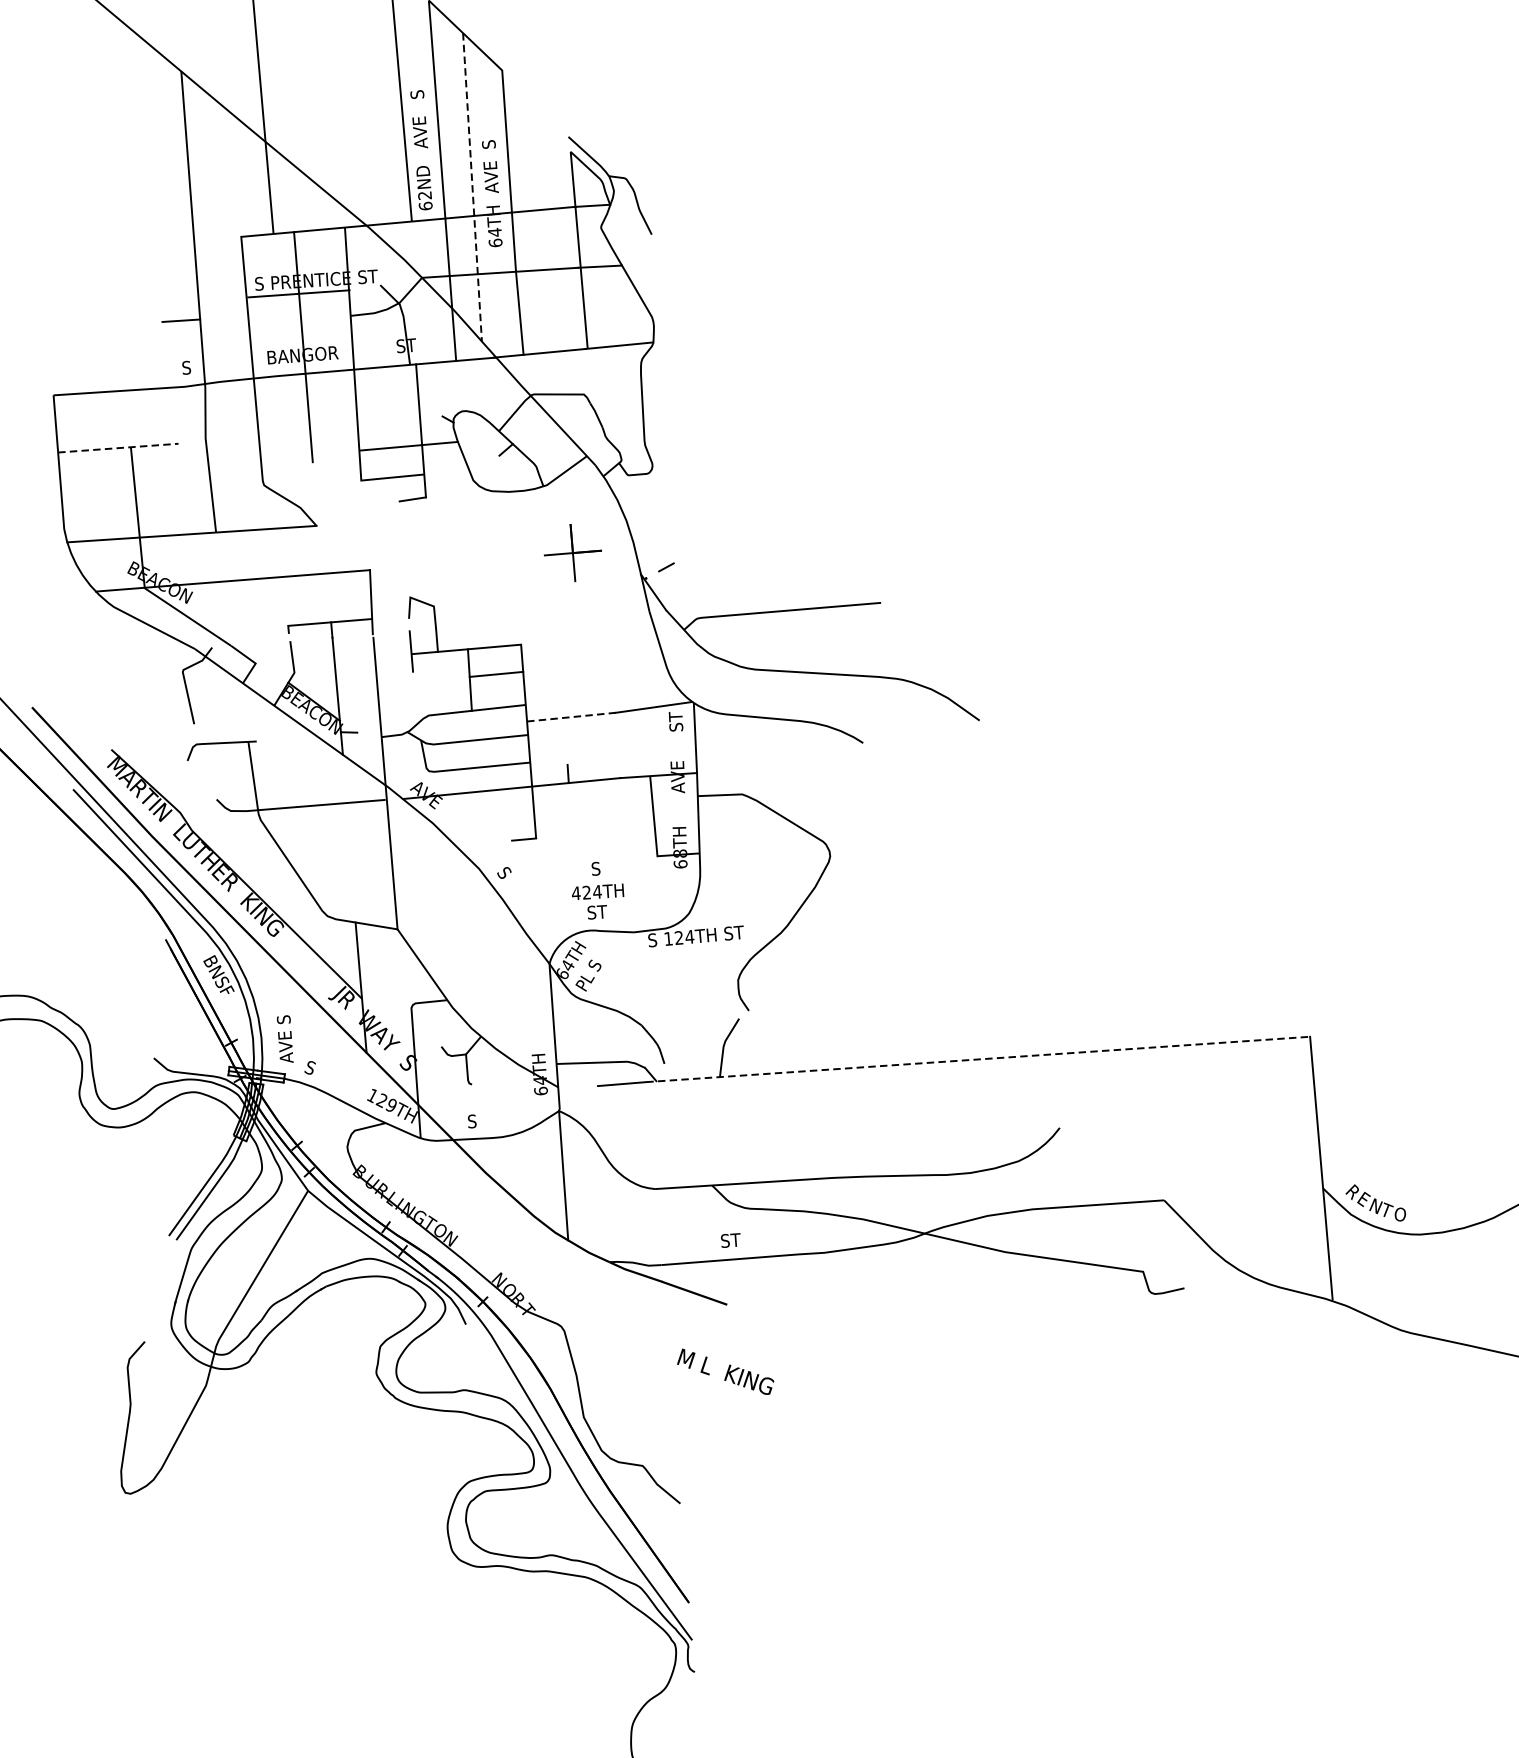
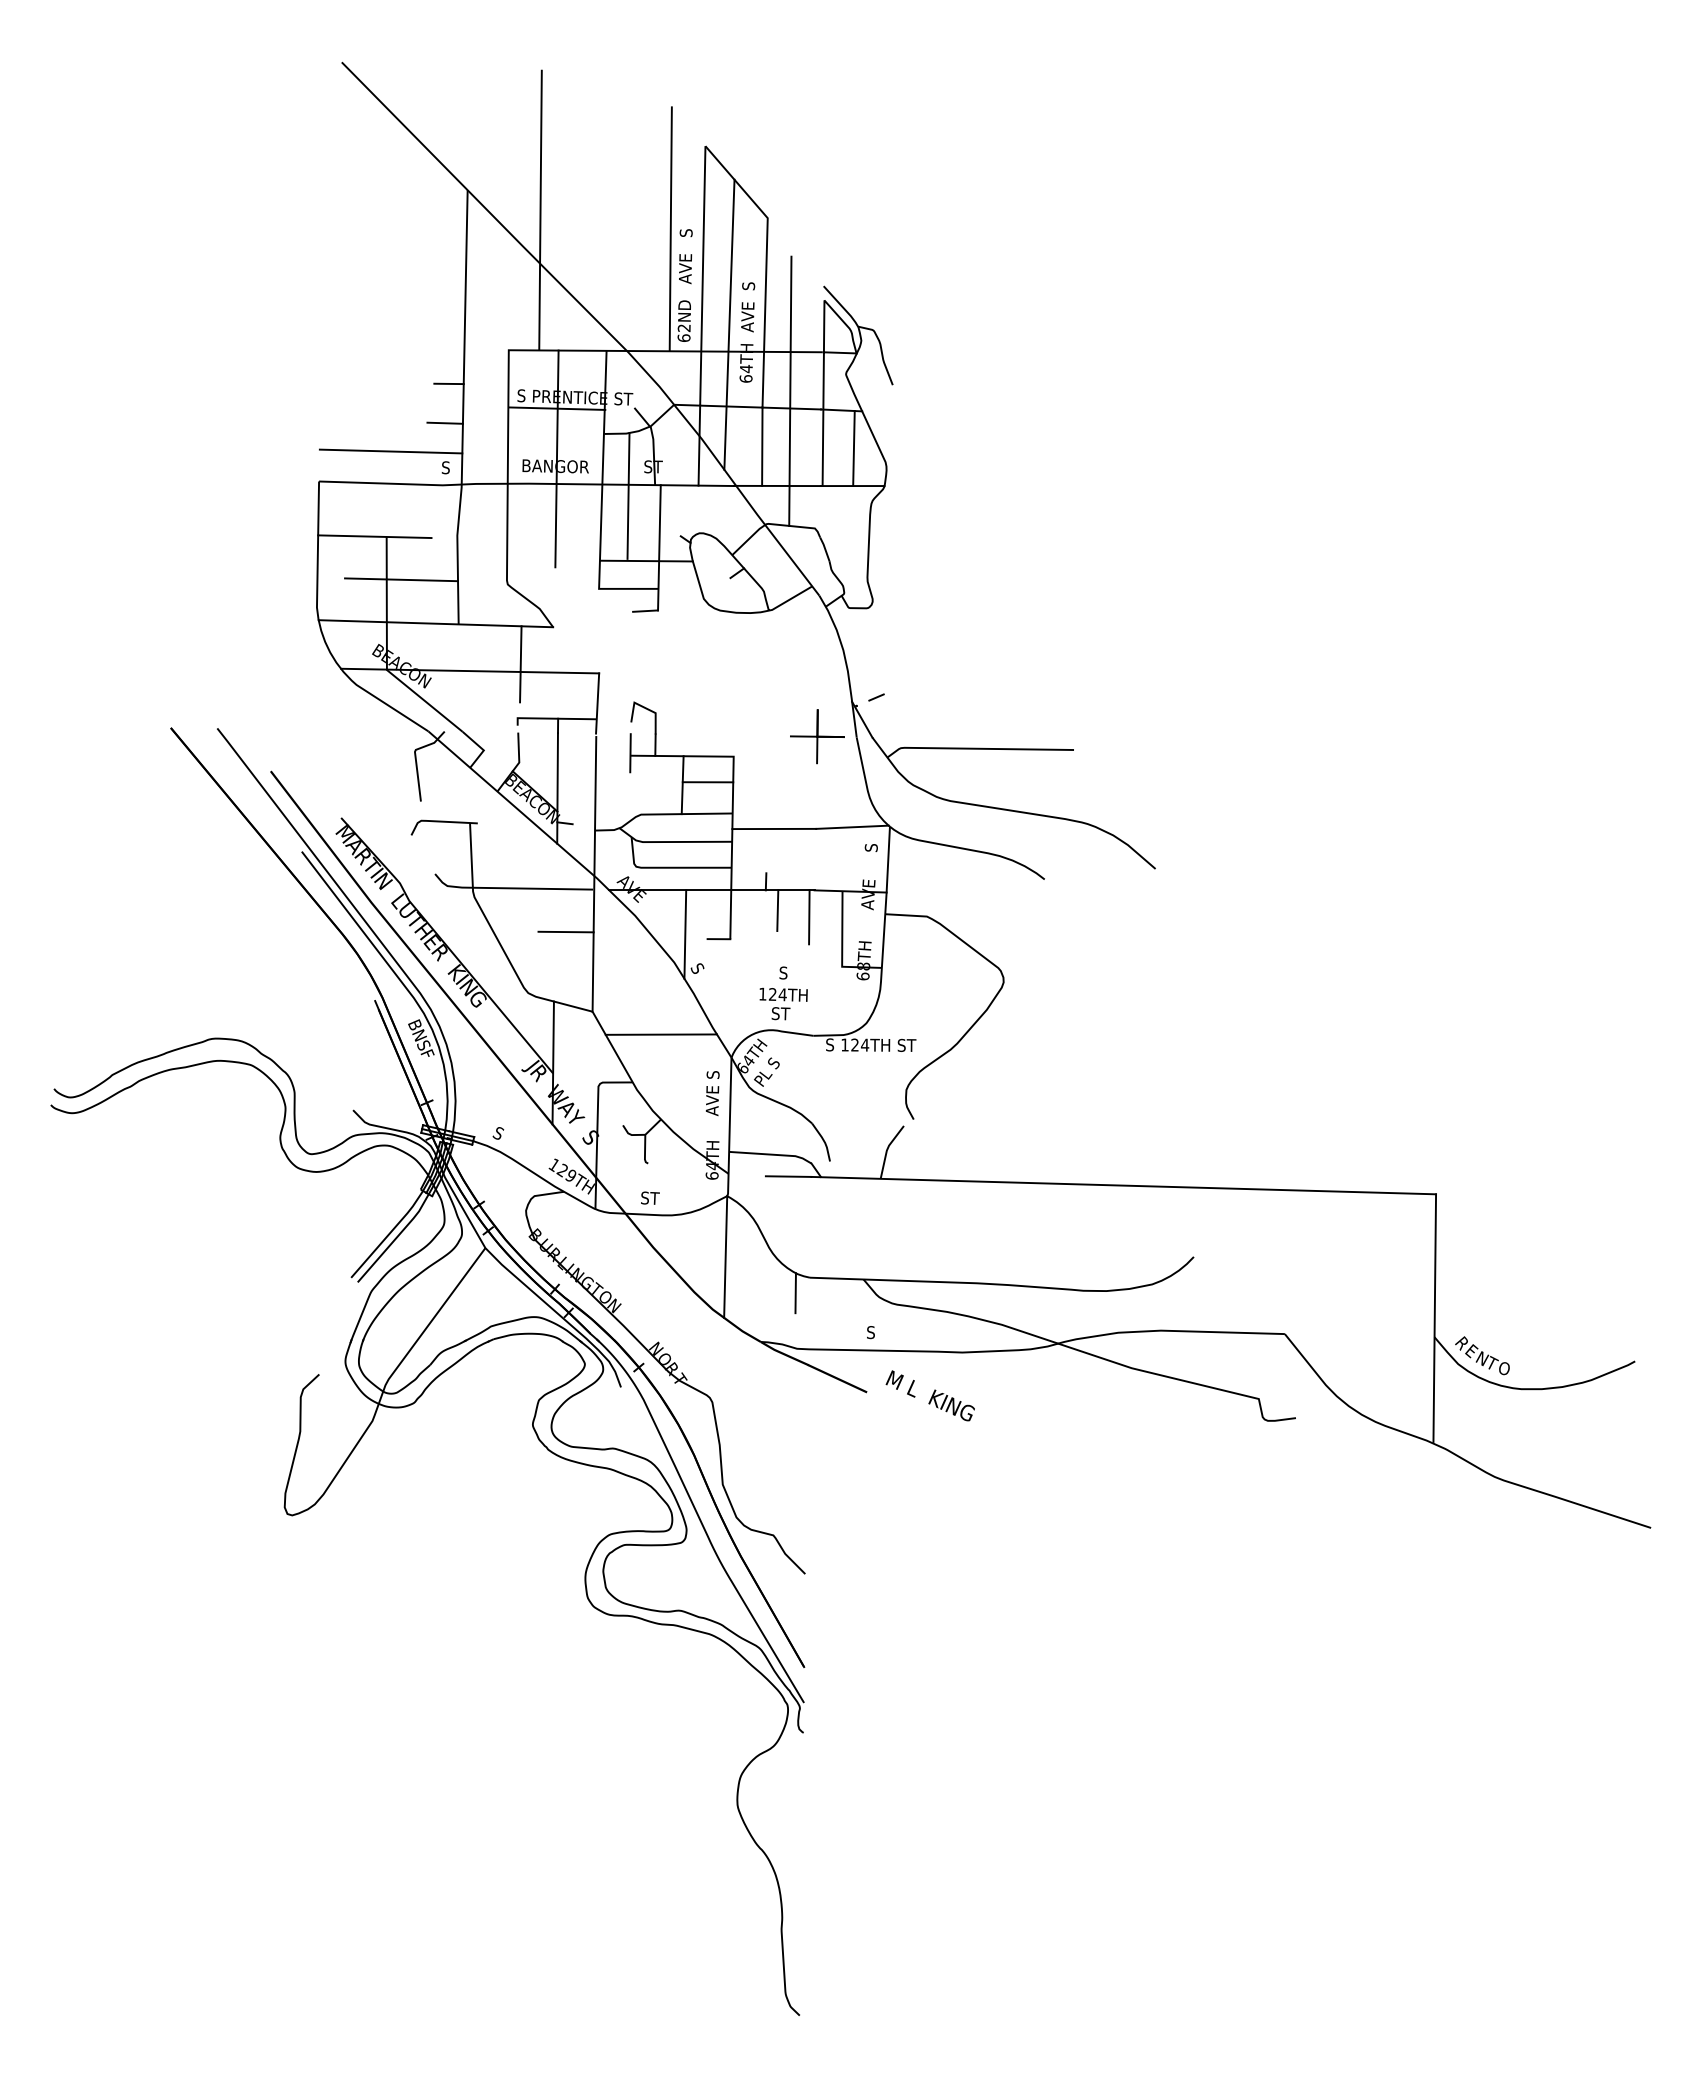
line: (472, 188) -> (729, 325), dashed -> solid
line: (543, 250) -> (790, 390), added
line: (180, 278) -> (448, 383), added
line: (616, 305) -> (853, 448), added
line: (126, 356) -> (390, 451), added
line: (382, 378) -> (628, 495), added
line: (117, 447) -> (374, 536), dashed -> solid
line: (150, 490) -> (401, 579), added
part: (573, 552) -> (817, 736), moved
line: (285, 568) -> (520, 664), added
line: (571, 716) -> (774, 828), dashed -> solid
text: (675, 716) -> (871, 837), ST -> S
line: (583, 803) -> (777, 910), added
line: (617, 807) -> (809, 917), added
line: (488, 838) -> (685, 934), added
line: (360, 847) -> (565, 931), added
text: (575, 892) -> (762, 993), 424TH -> 124TH
line: (471, 946) -> (660, 1034), added
text: (285, 1039) -> (712, 1093), moved
line: (979, 1059) -> (1124, 1185), dashed -> solid
text: (482, 1120) -> (654, 1198), S -> ST
line: (641, 1207) -> (795, 1293), added
text: (735, 1239) -> (880, 1332), ST -> S
text: (724, 1371) -> (929, 1395), moved

